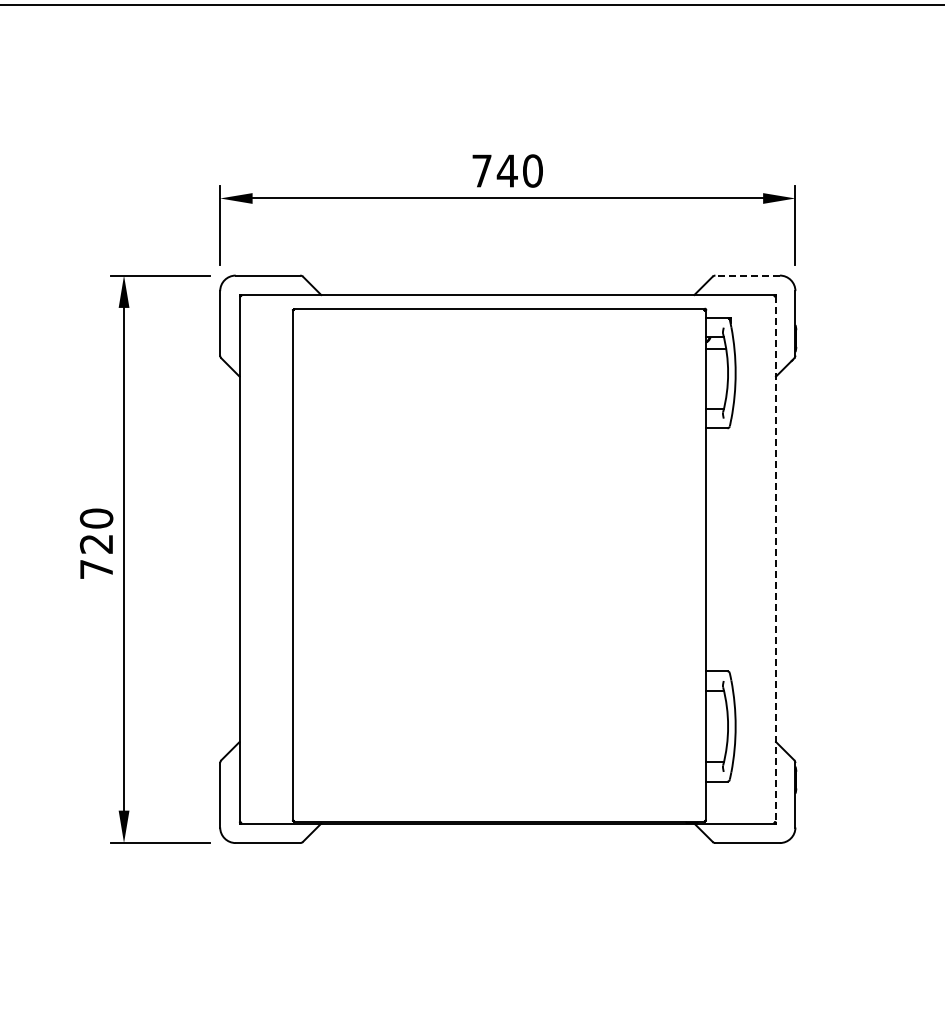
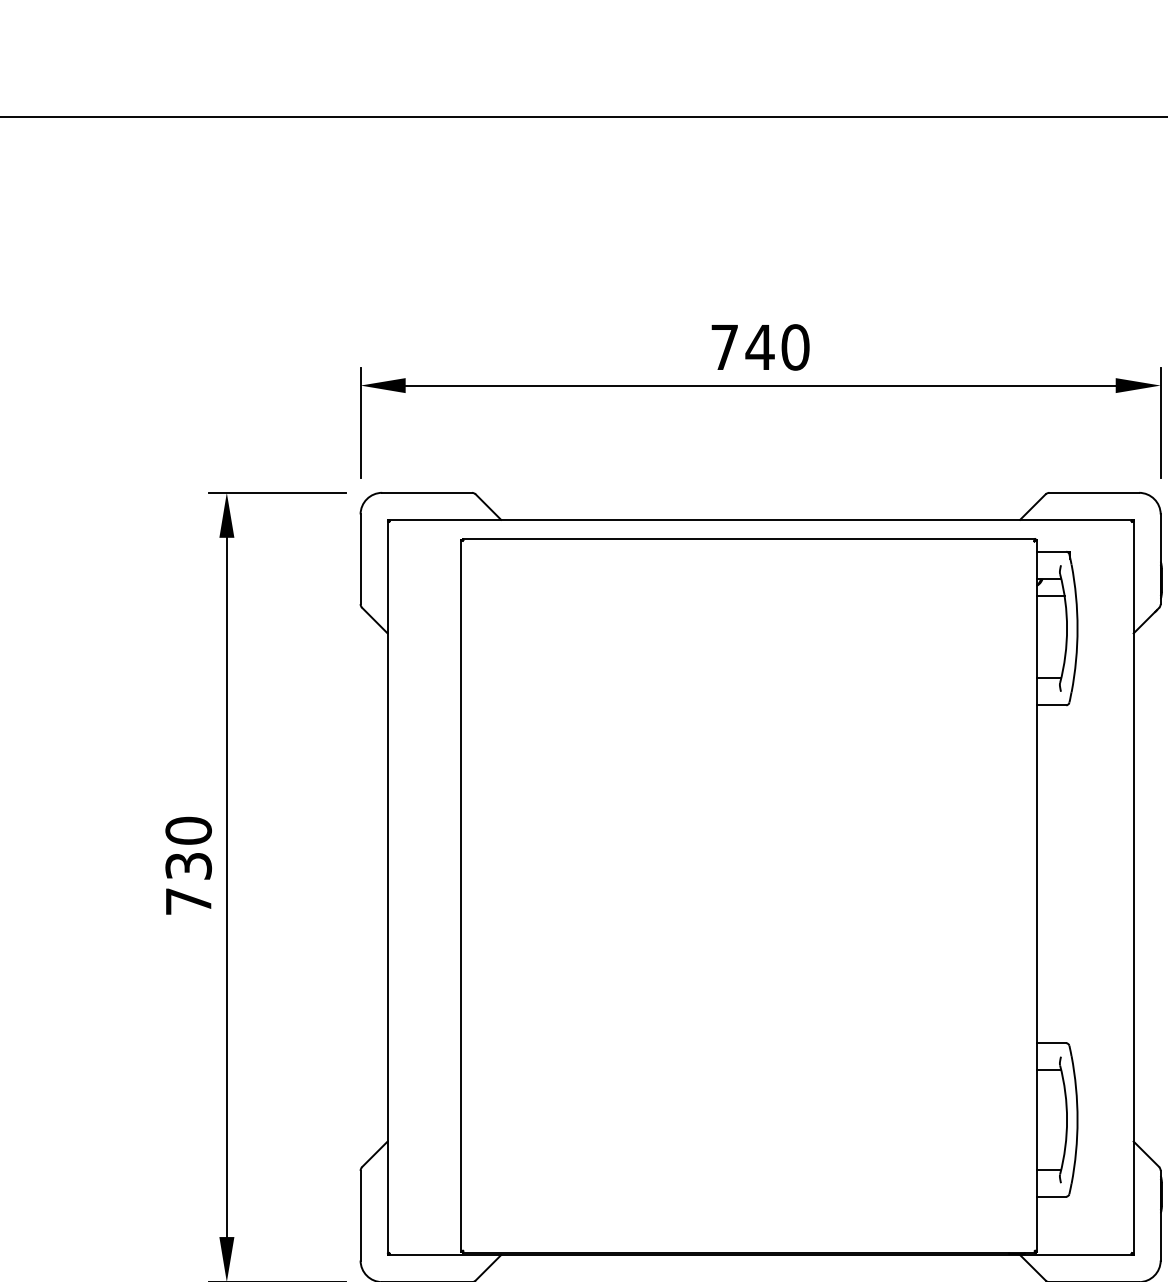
line: (747, 275) -> (1094, 492), dashed -> solid
text: (96, 543) -> (188, 865), 720 -> 730
line: (776, 559) -> (1134, 887), dashed -> solid

